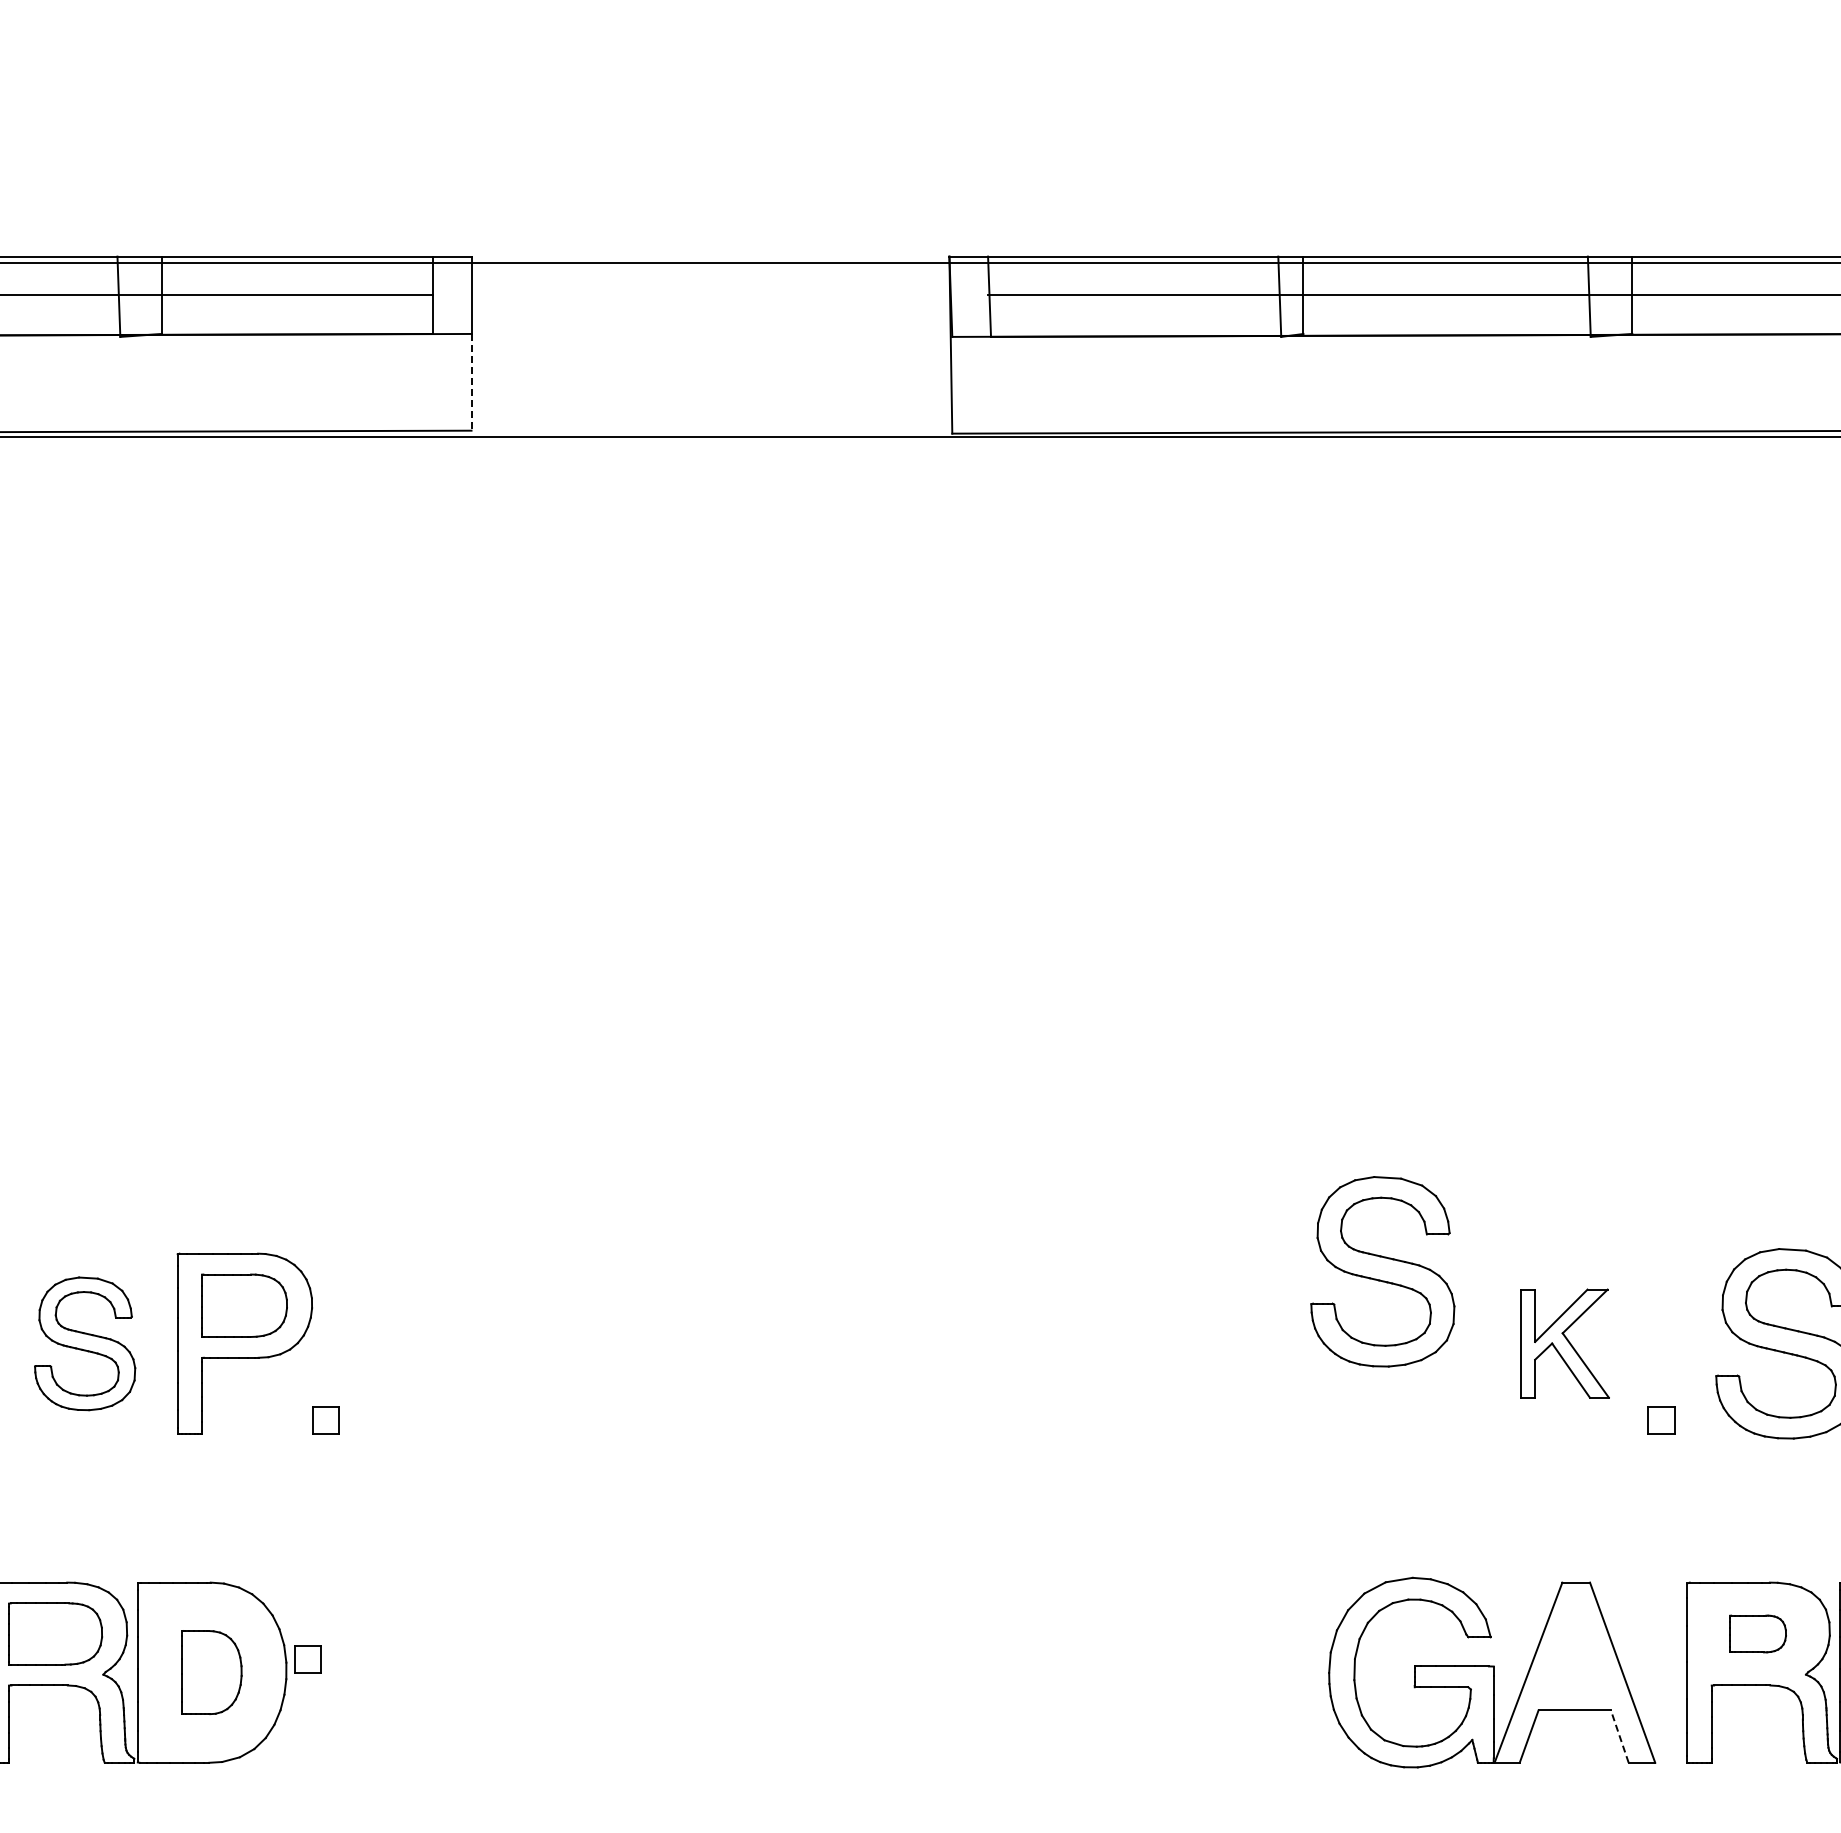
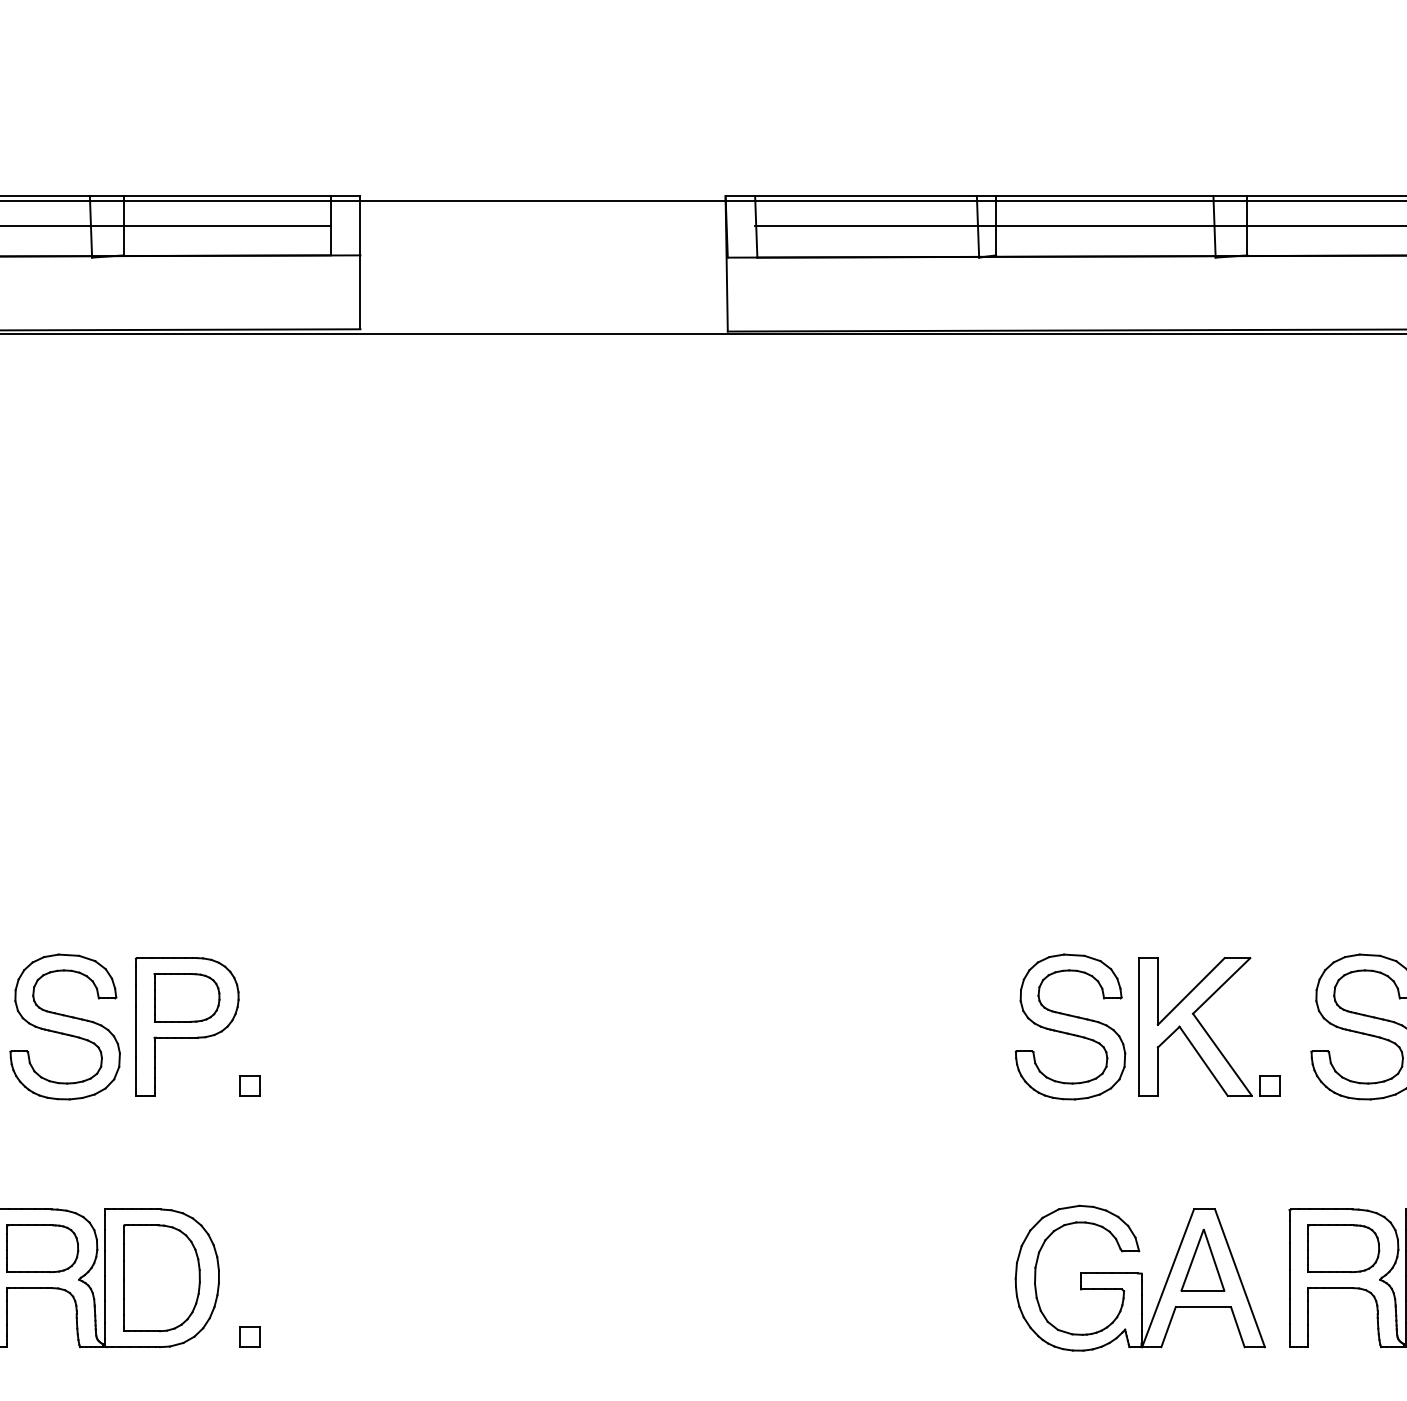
line: (471, 382) -> (360, 292), dashed -> solid
part: (1382, 1271) -> (1070, 1026), moved
part: (84, 1343) -> (64, 1026), size x1.43
part: (1564, 1343) -> (1195, 1026), size x1.67
part: (1757, 1633) -> (1343, 1248), size x1.67
part: (1573, 1648) -> (1202, 1259), added
part: (307, 1659) -> (248, 1336), moved
part: (211, 1672) -> (161, 1278), size x1.67
line: (1619, 1736) -> (1237, 1327), dashed -> solid

